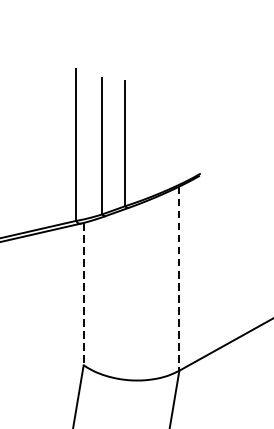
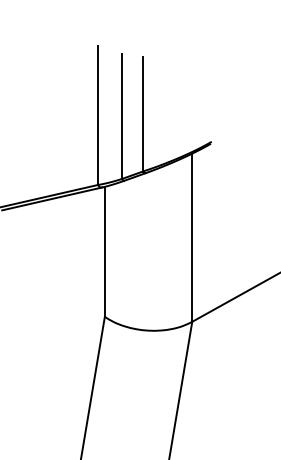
line: (179, 279) -> (192, 238), dashed -> solid
line: (83, 294) -> (104, 252), dashed -> solid

